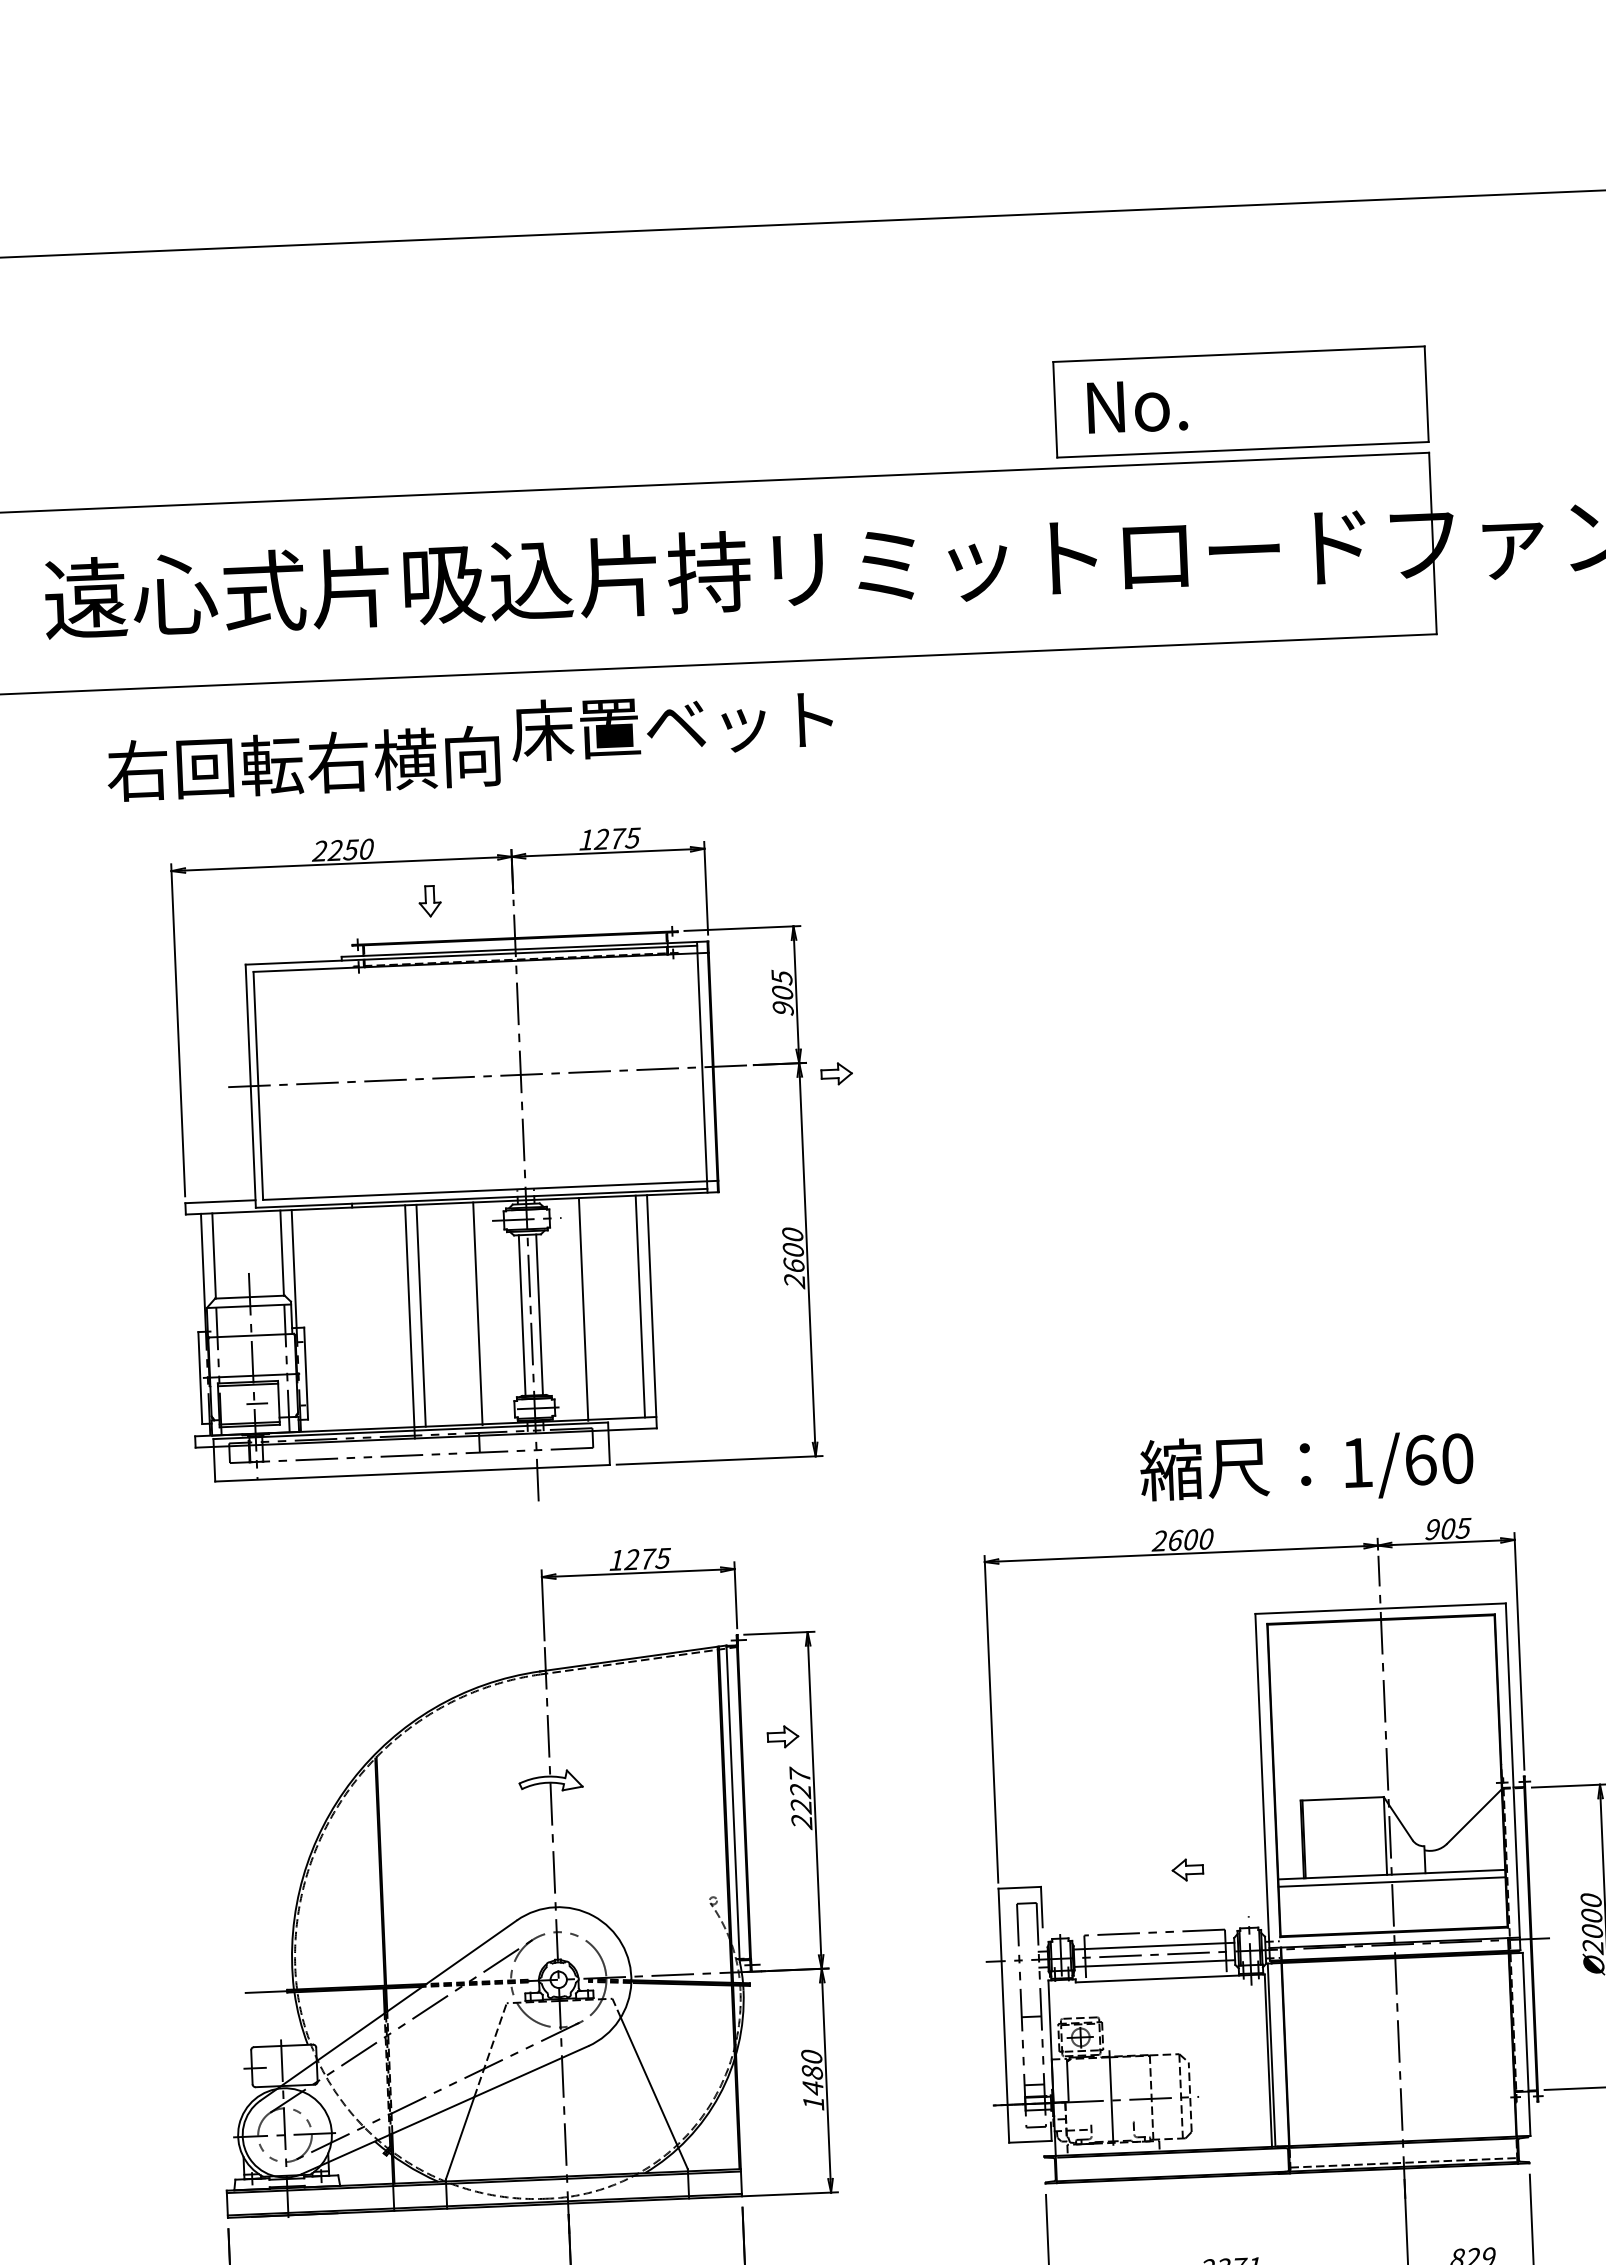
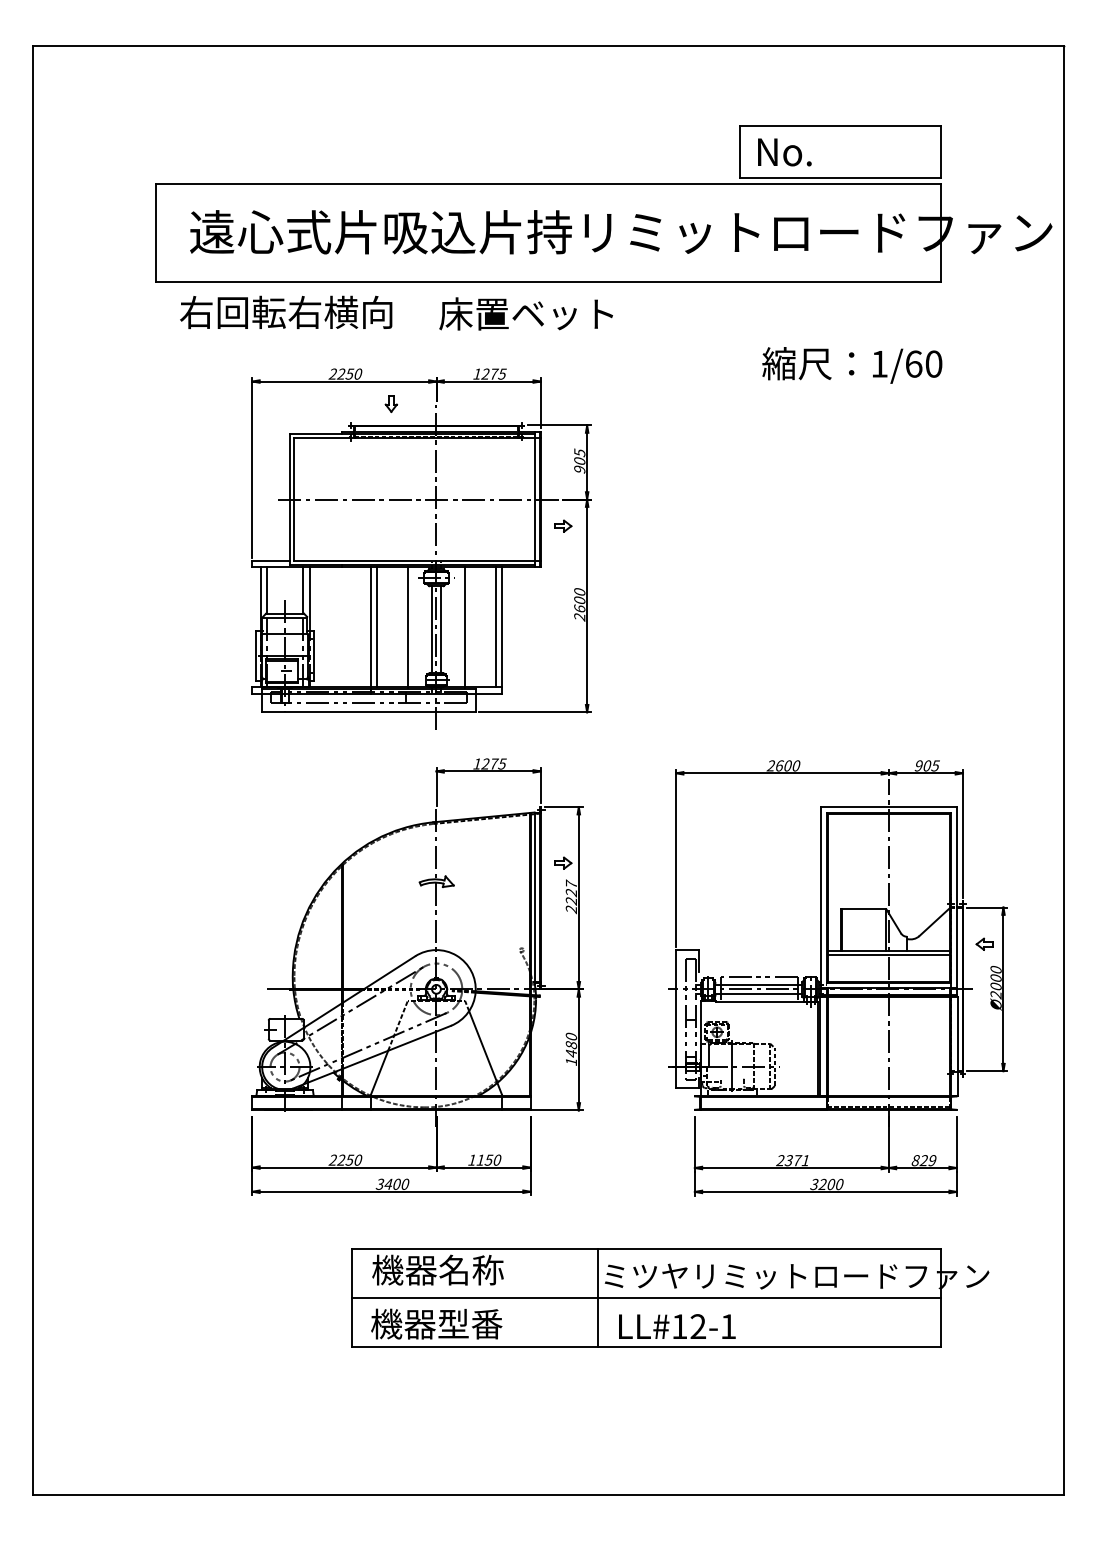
text: (304, 761) -> (286, 311), moved
part: (837, 1072) -> (563, 525), moved
text: (1307, 1467) -> (852, 365), moved
part: (1187, 1868) -> (984, 943), moved

